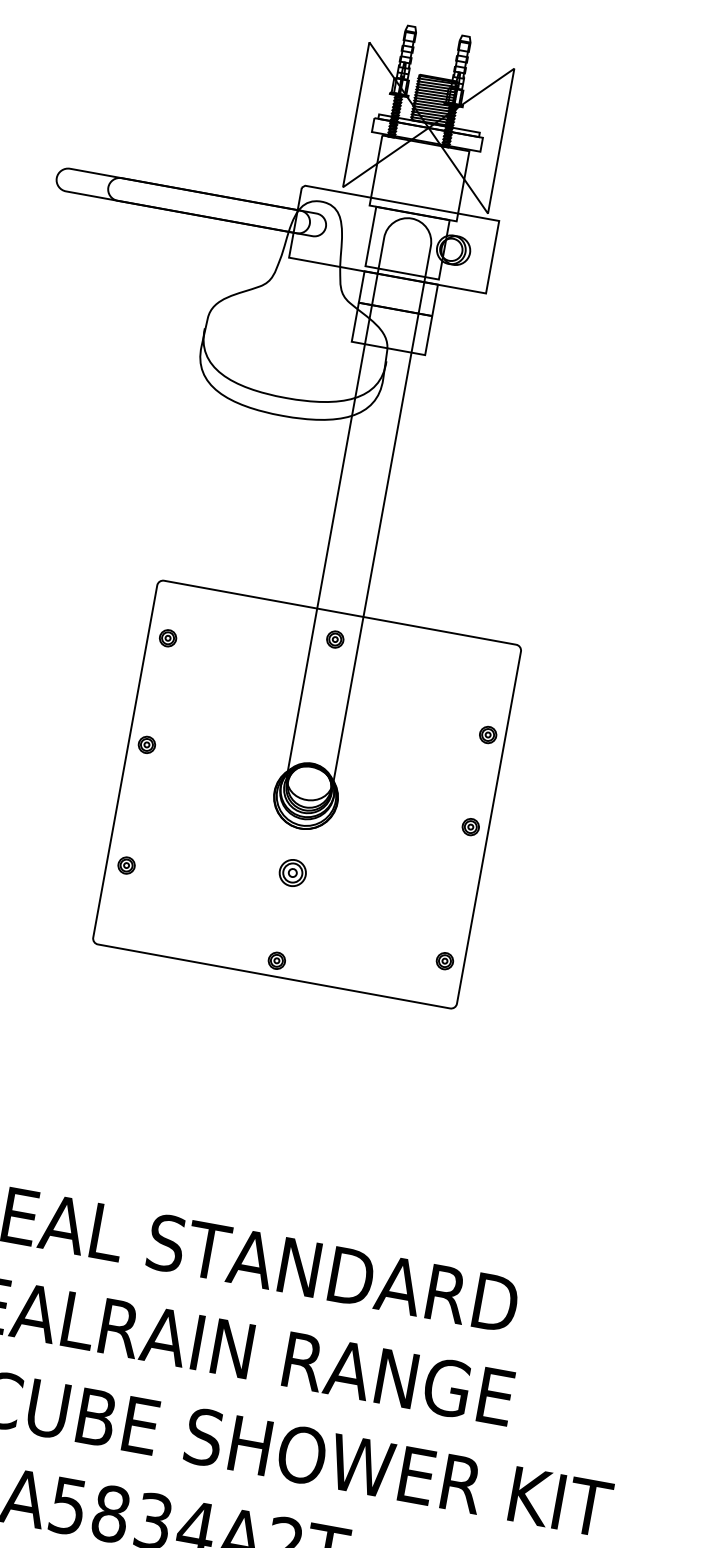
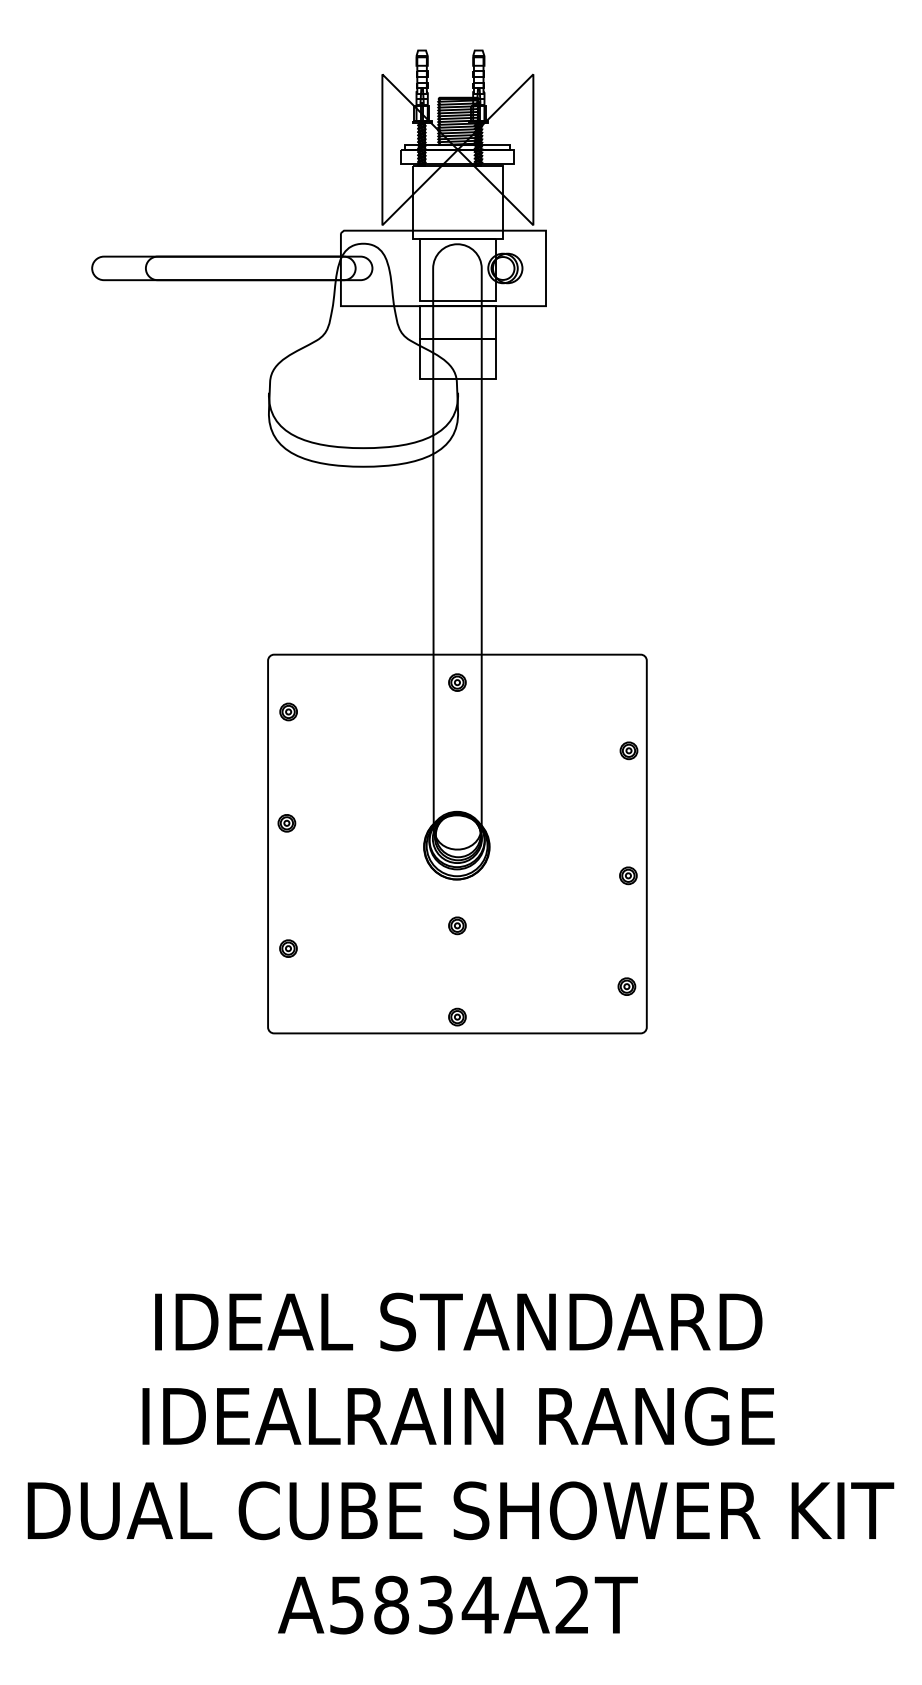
part: (470, 826) -> (628, 875), moved
part: (292, 872) -> (457, 925), size x0.62

